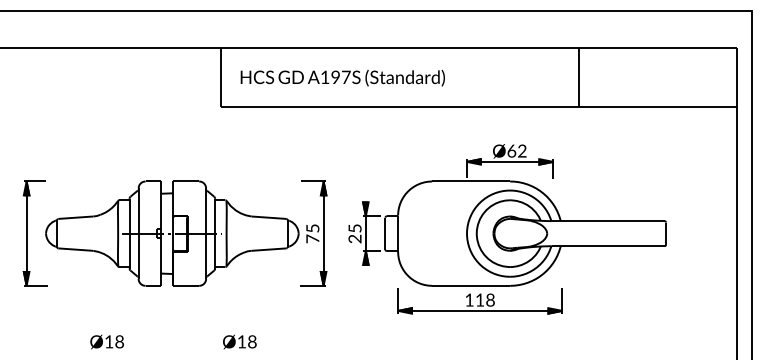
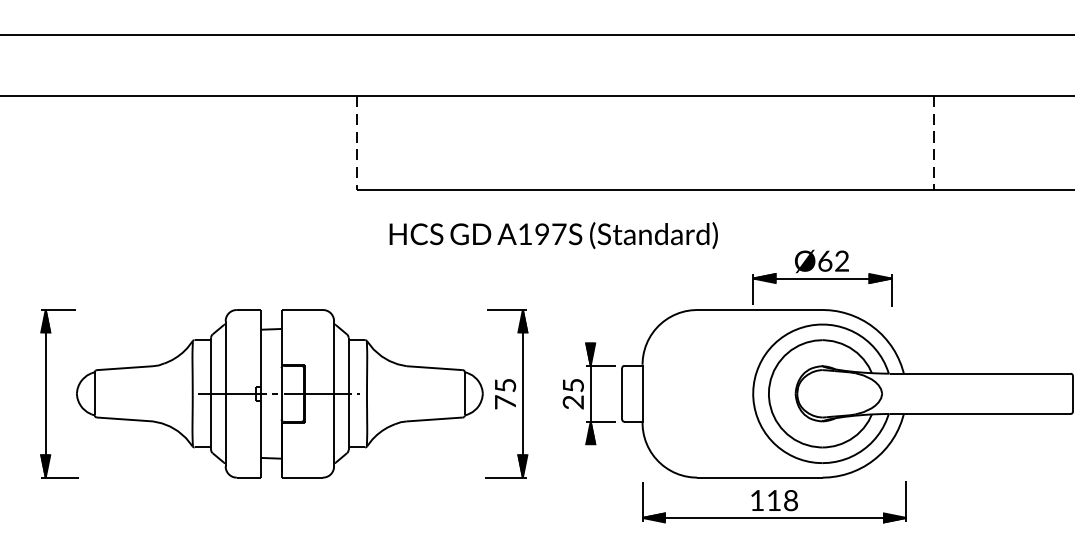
text: (342, 77) -> (553, 234), moved
line: (220, 78) -> (357, 144), solid -> dashed
line: (579, 78) -> (933, 144), solid -> dashed

